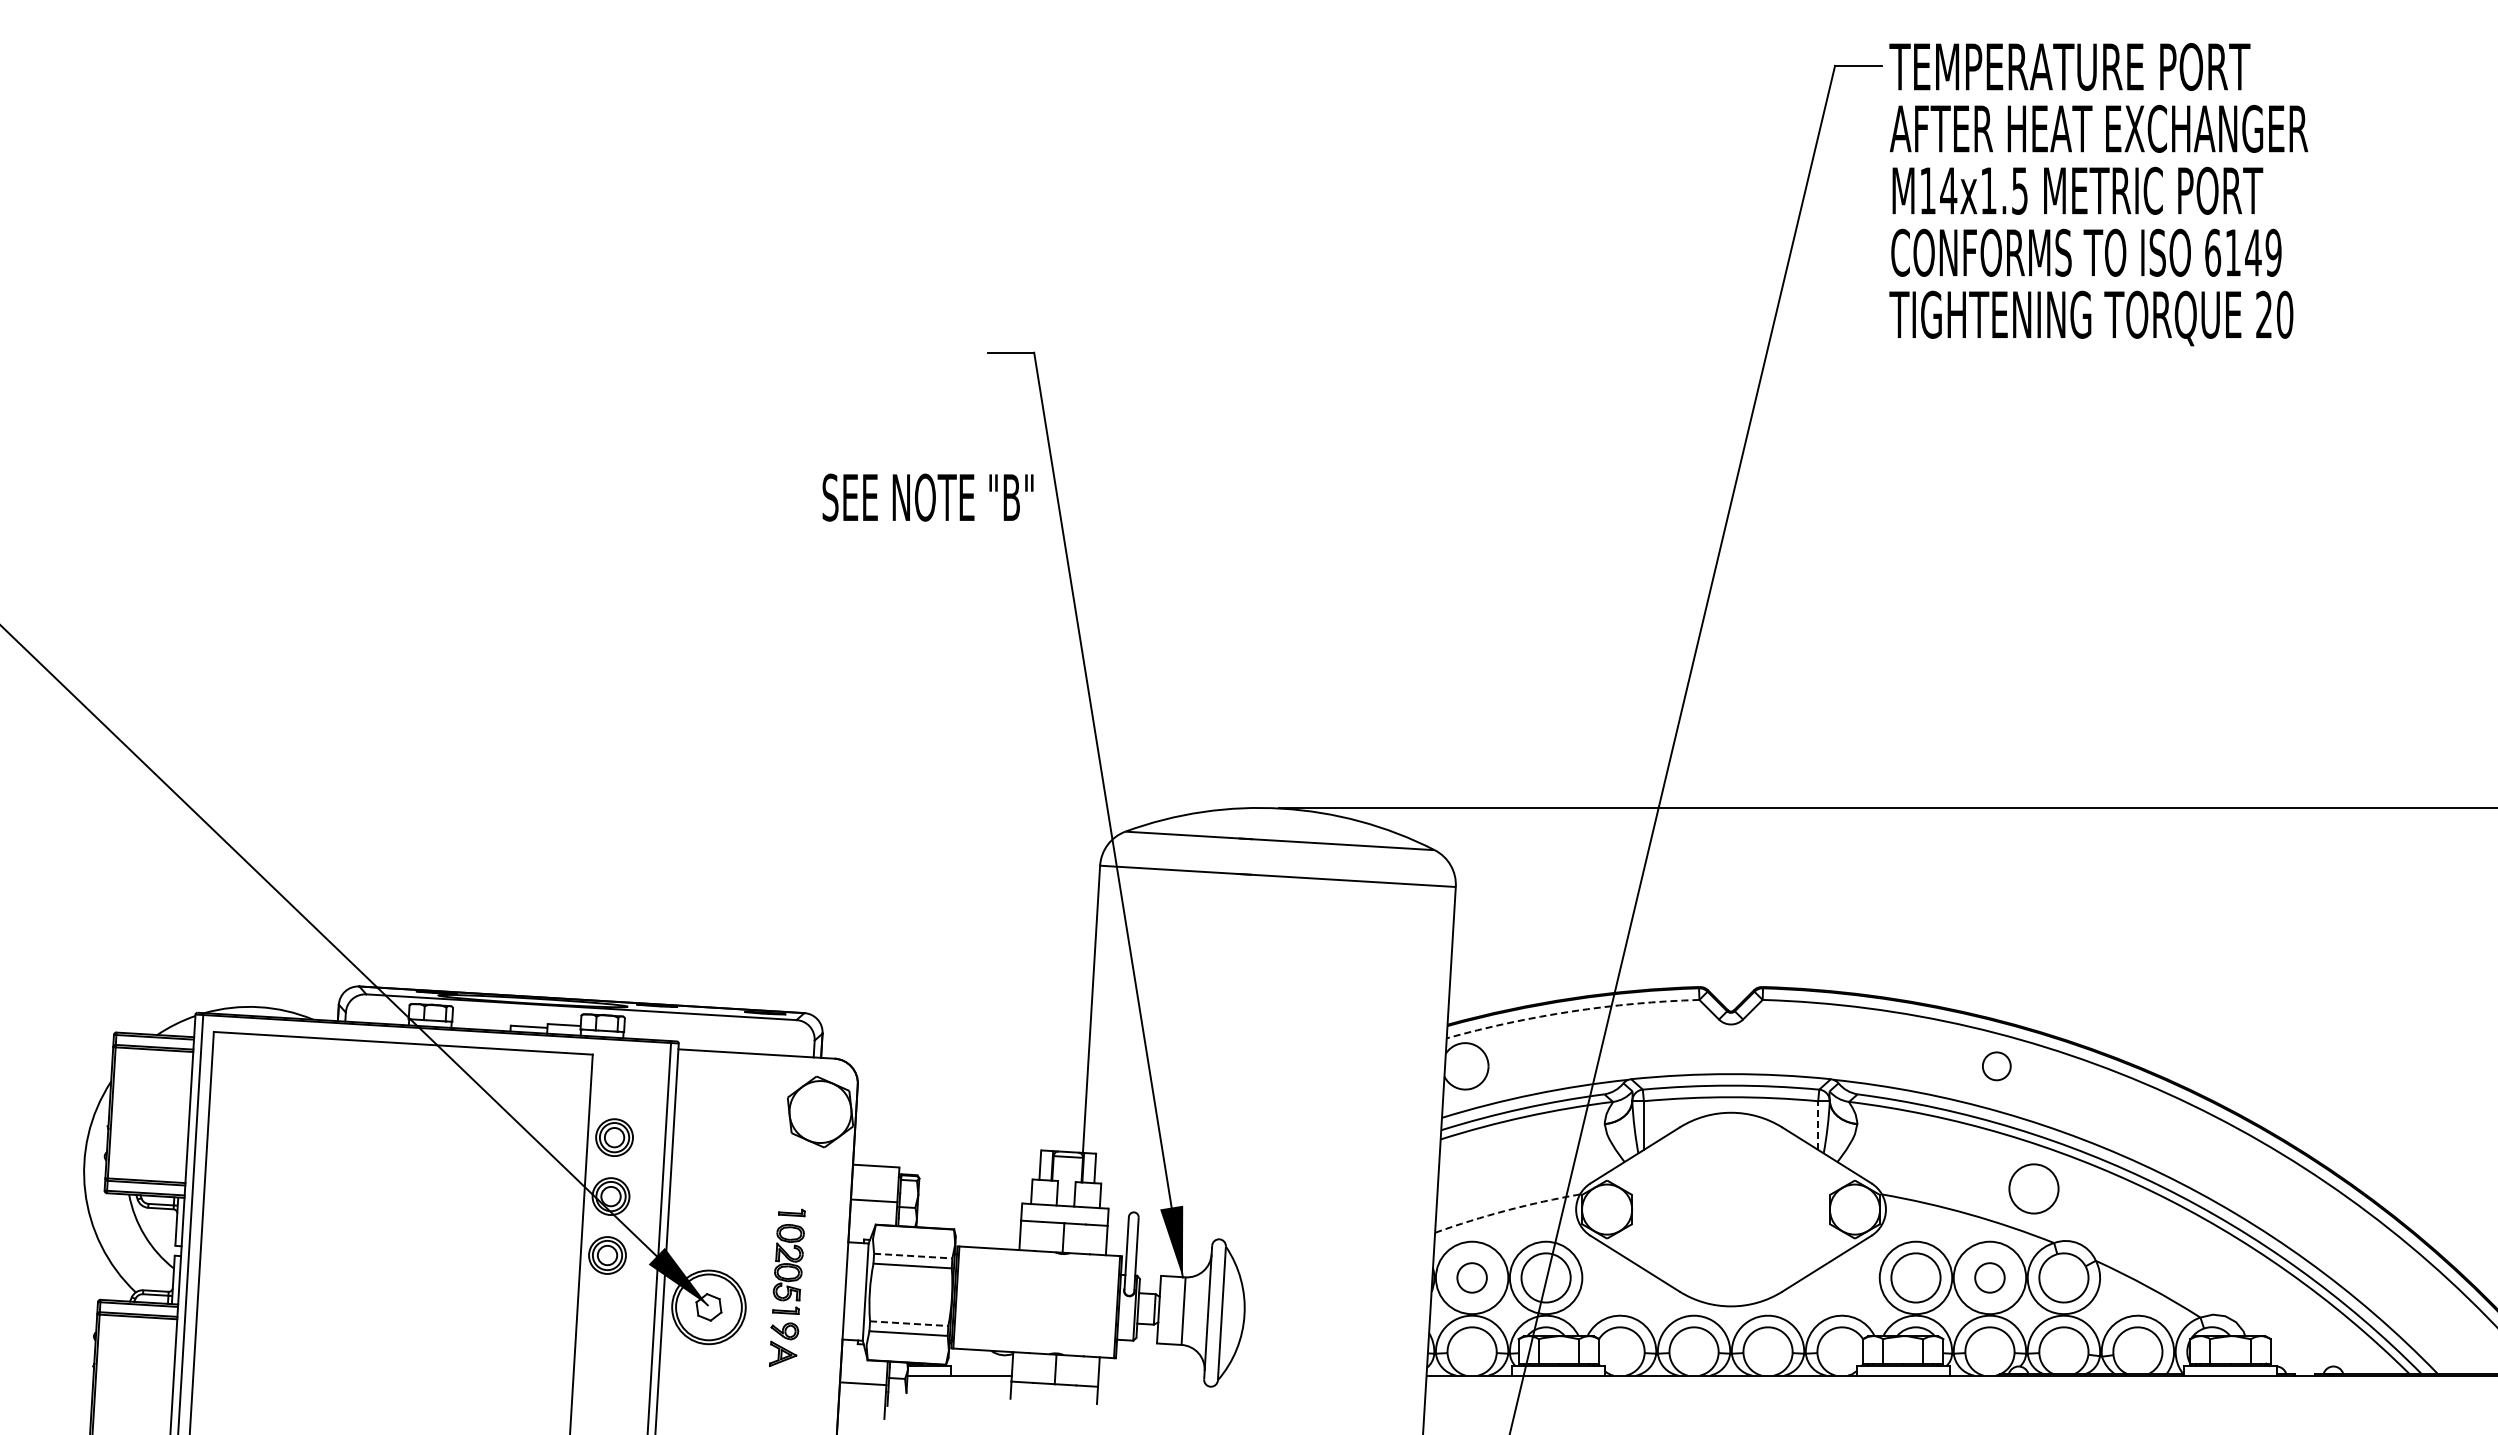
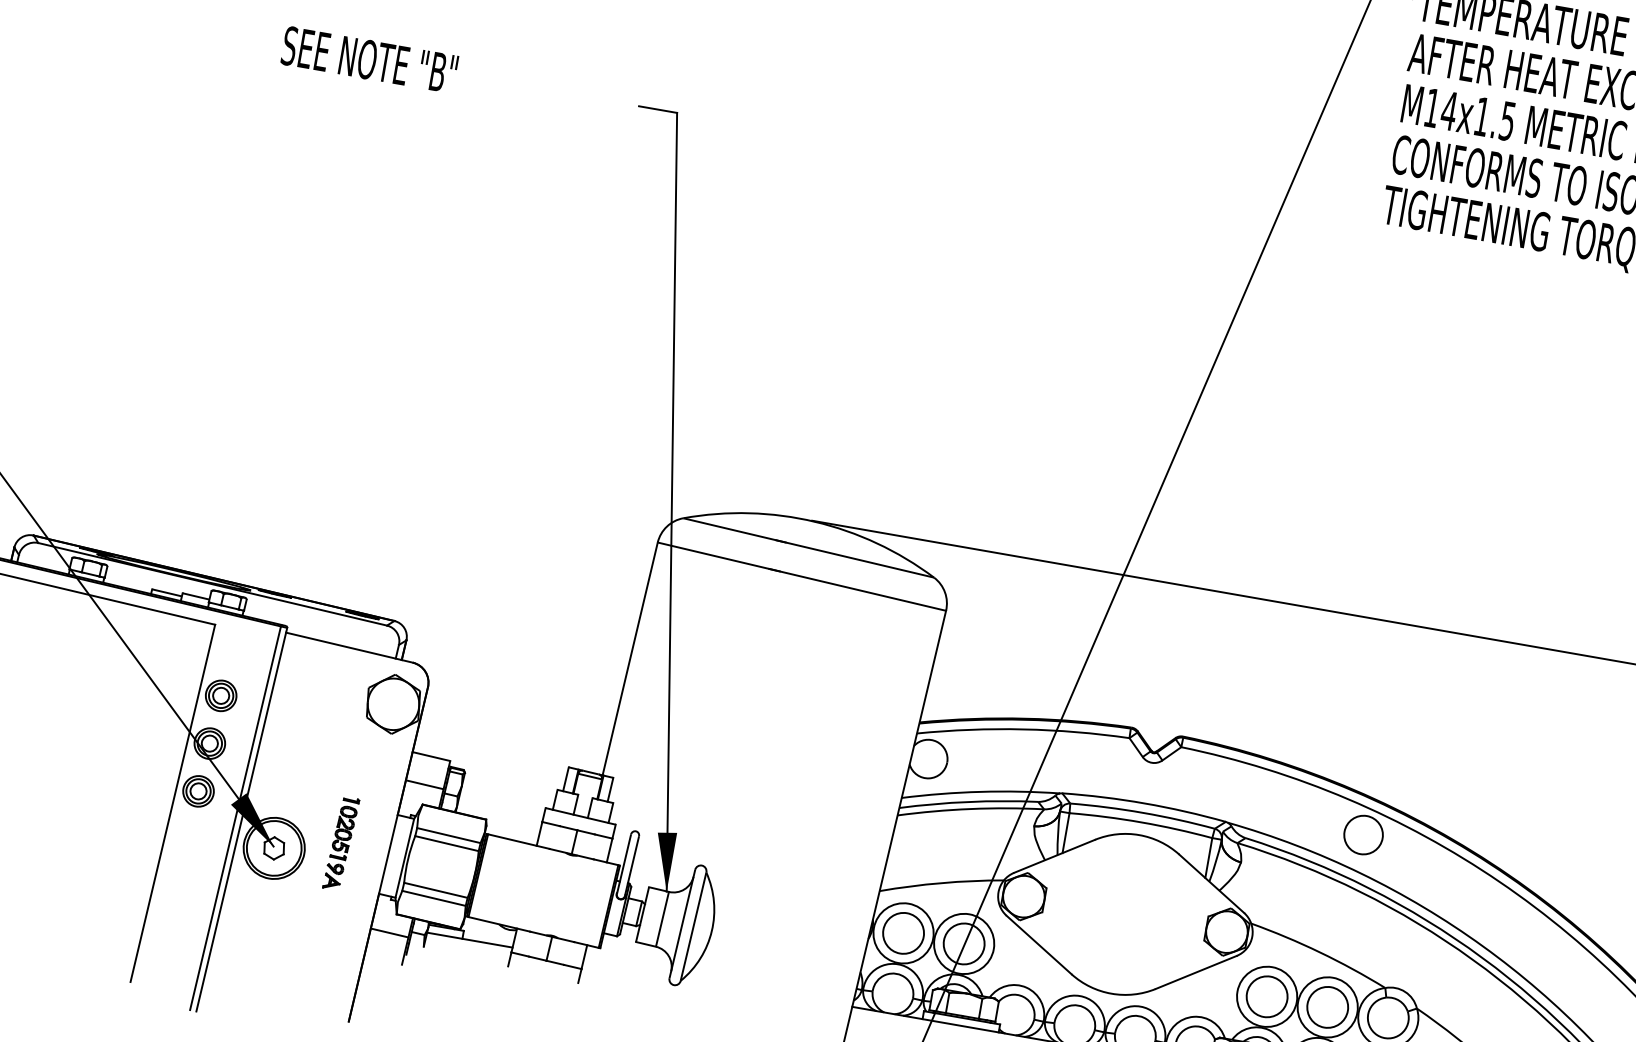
text: (927, 497) -> (369, 59), moved
arc: (1571, 1011) -> (1023, 729), dashed -> solid
circle: (1996, 1066) -> (1363, 835), size x1.67
line: (1818, 1125) -> (1209, 858), dashed -> solid
circle: (2033, 1188) -> (1376, 940), removed
arc: (1506, 1210) -> (941, 883), dashed -> solid
line: (913, 1256) -> (449, 835), dashed -> solid
circle: (1471, 1277) -> (903, 932), size x1.67
circle: (1989, 1277) -> (1327, 1006), size x1.67
part: (787, 1287) -> (341, 843), size x0.71
line: (909, 1323) -> (436, 890), dashed -> solid

